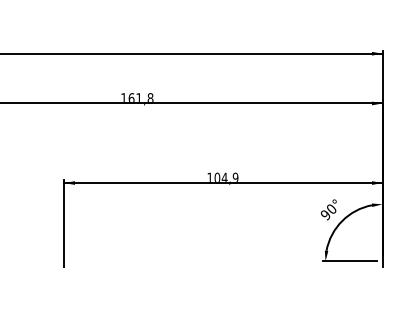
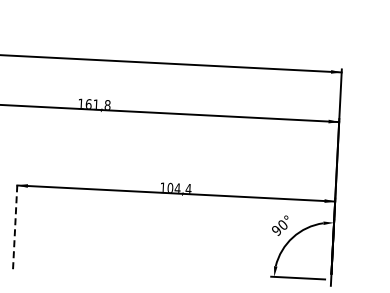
text: (235, 176) -> (188, 187), 104,9 -> 104,4
line: (64, 222) -> (15, 224), solid -> dashed

